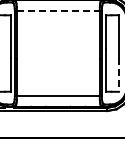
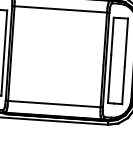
line: (58, 11) -> (60, 9), dashed -> solid
line: (118, 74) -> (123, 84), dashed -> solid

